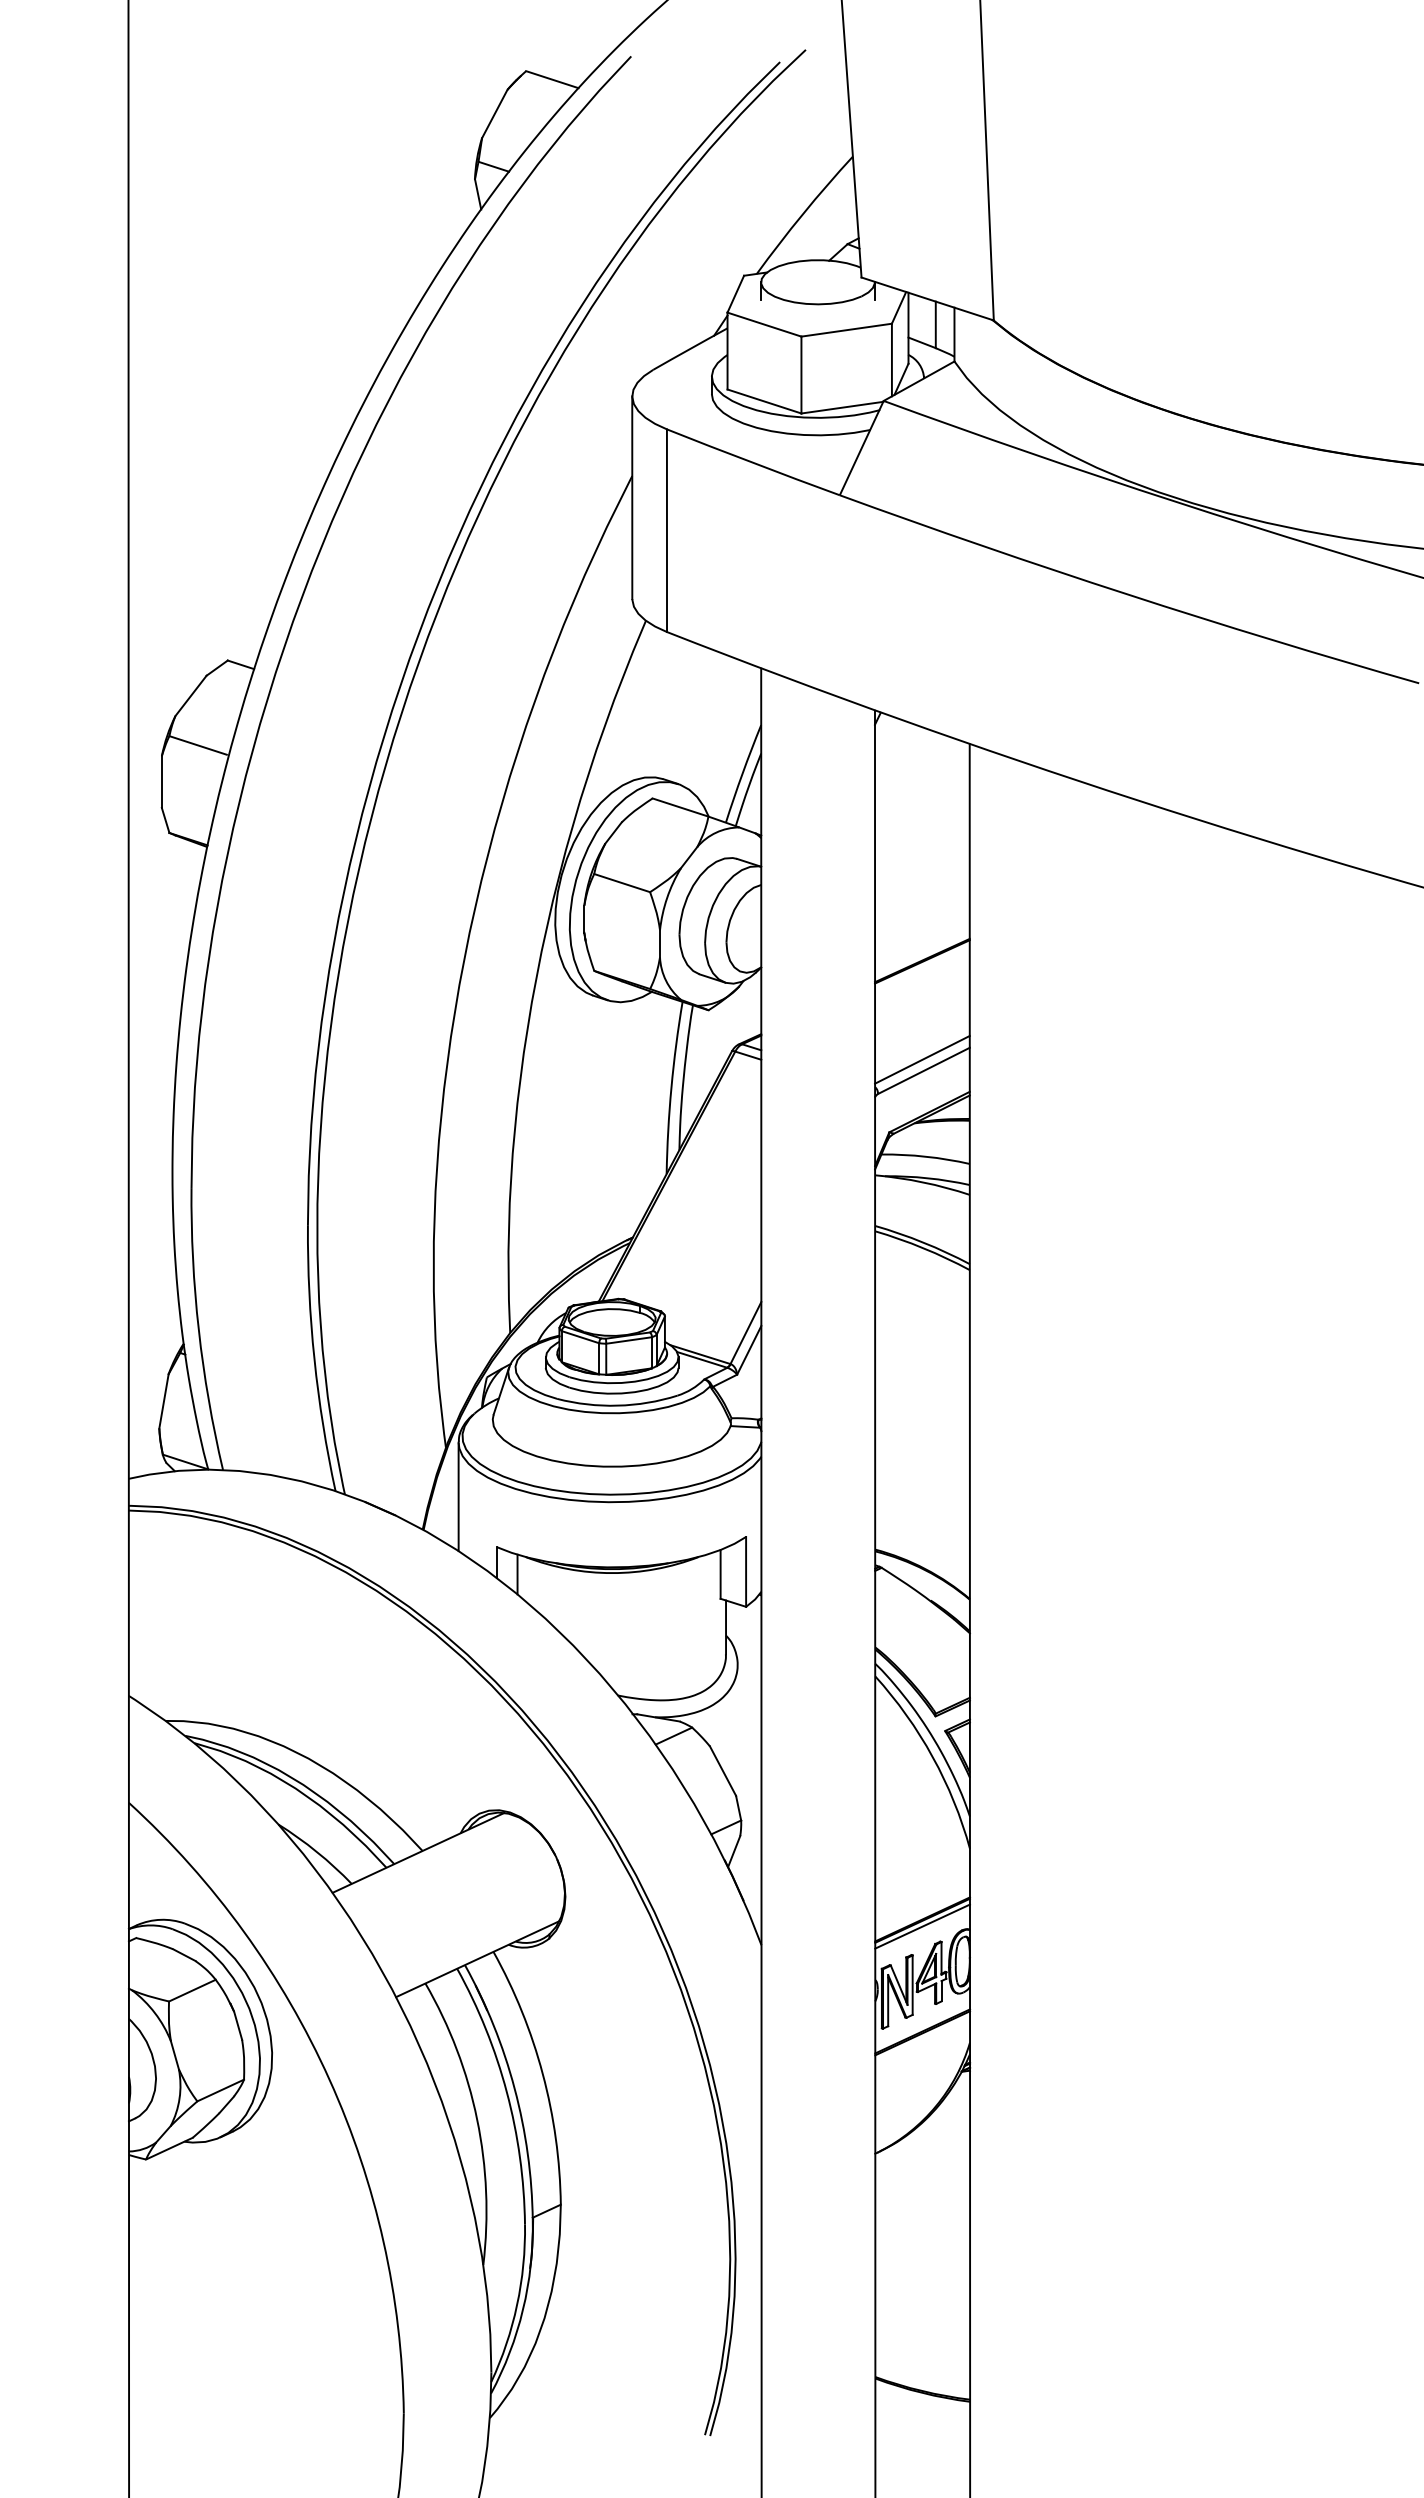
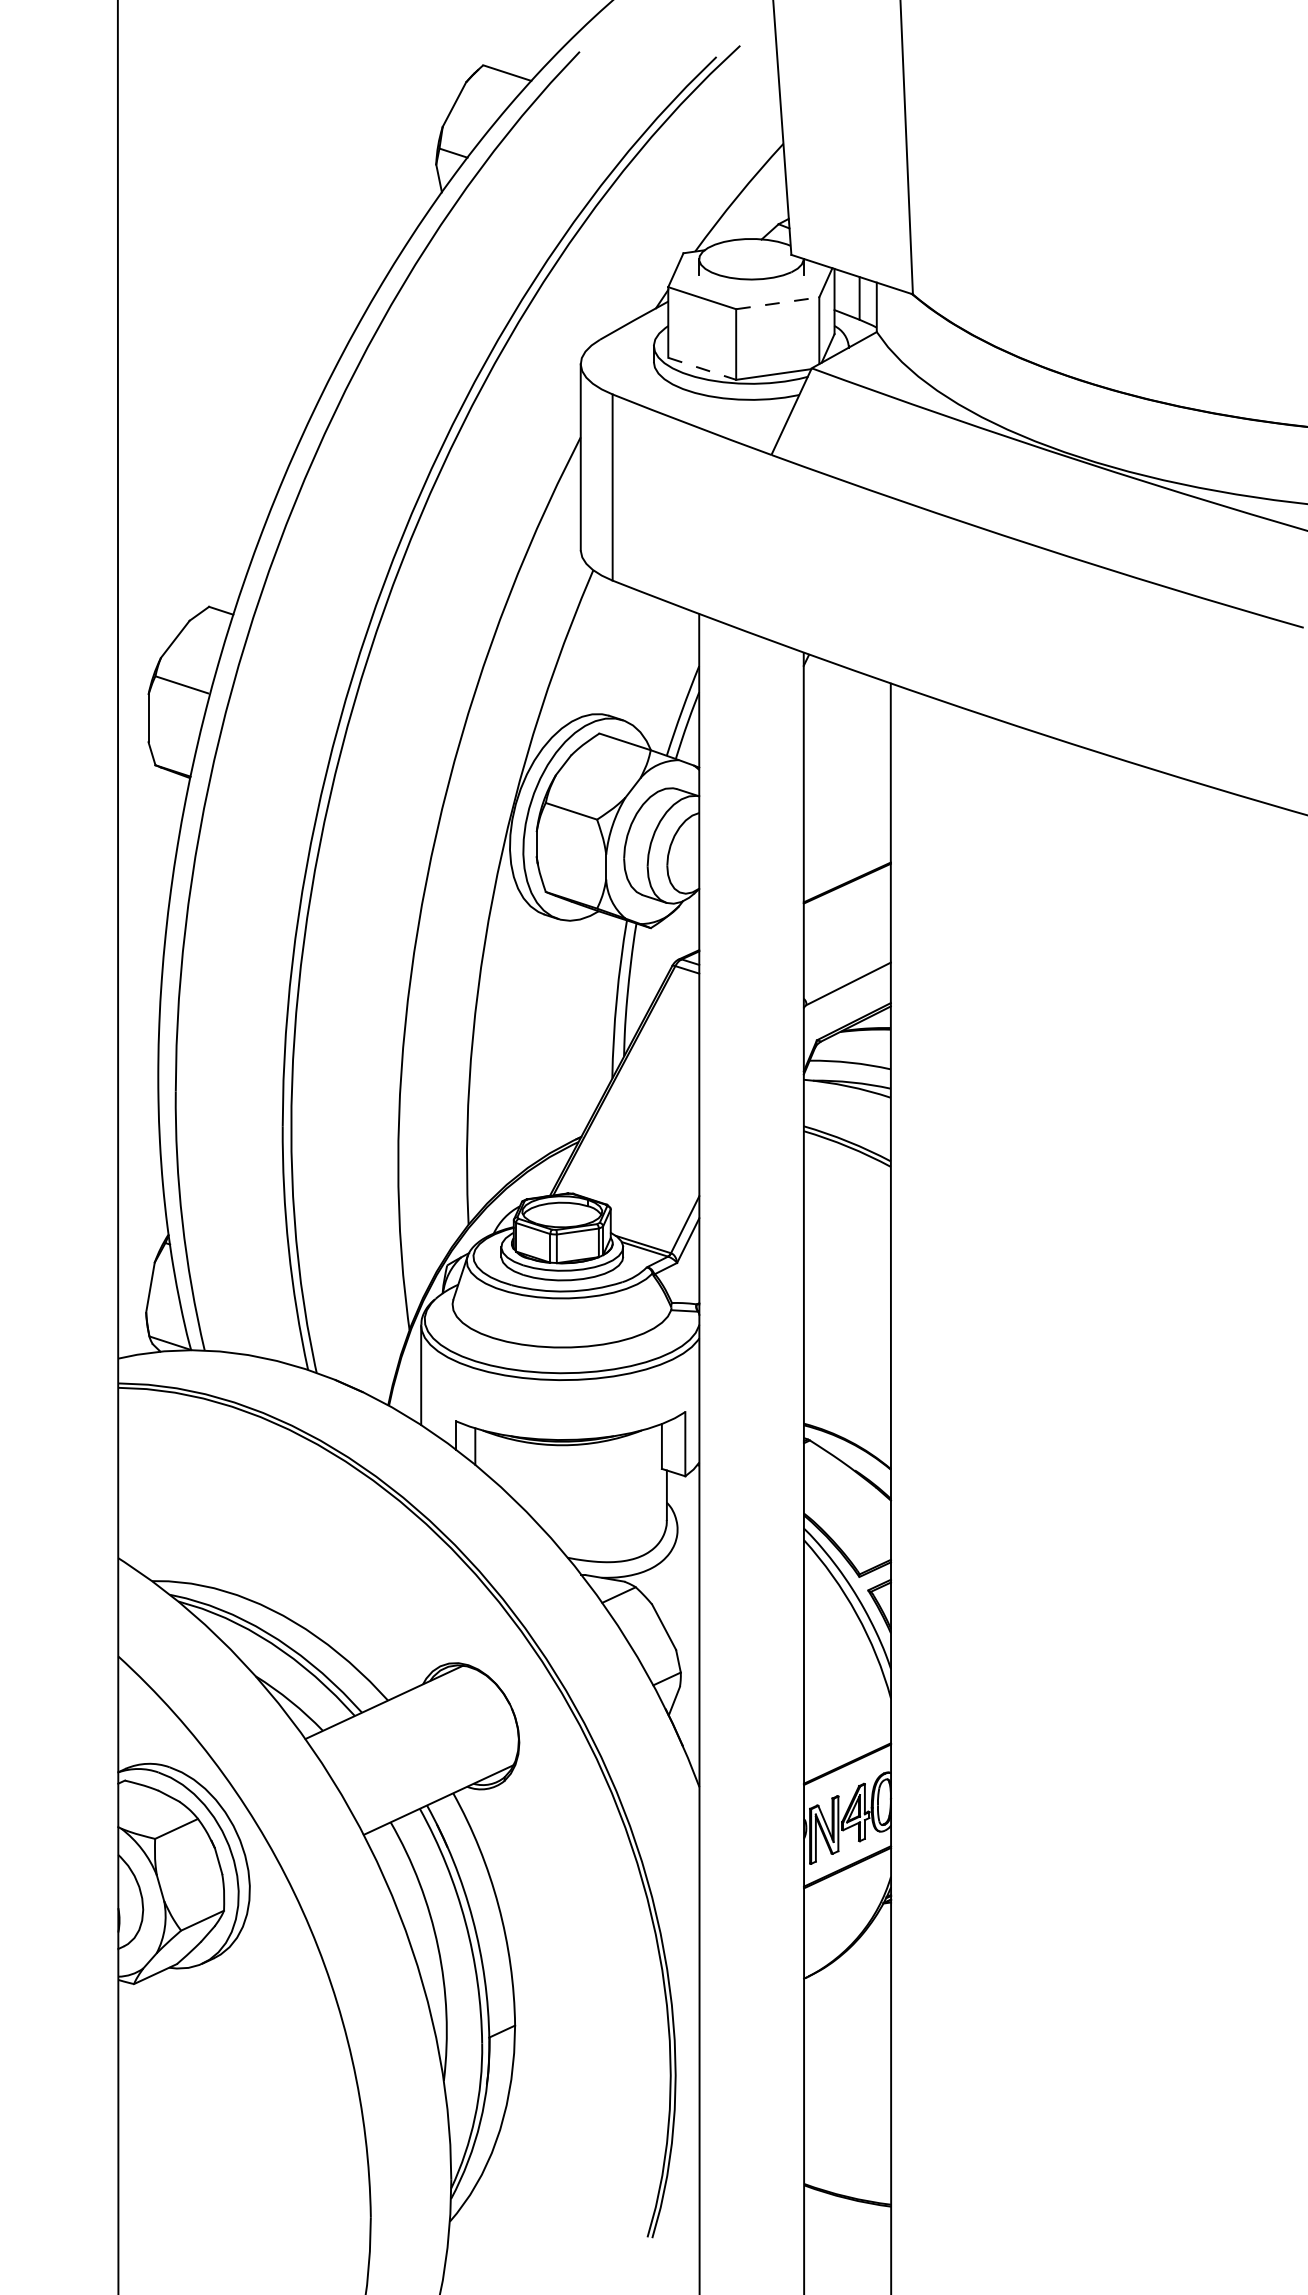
line: (846, 330) -> (777, 303), solid -> dashed
line: (764, 401) -> (702, 368), solid -> dashed
line: (922, 1059) -> (847, 973), removed
line: (922, 1926) -> (847, 1769), removed

